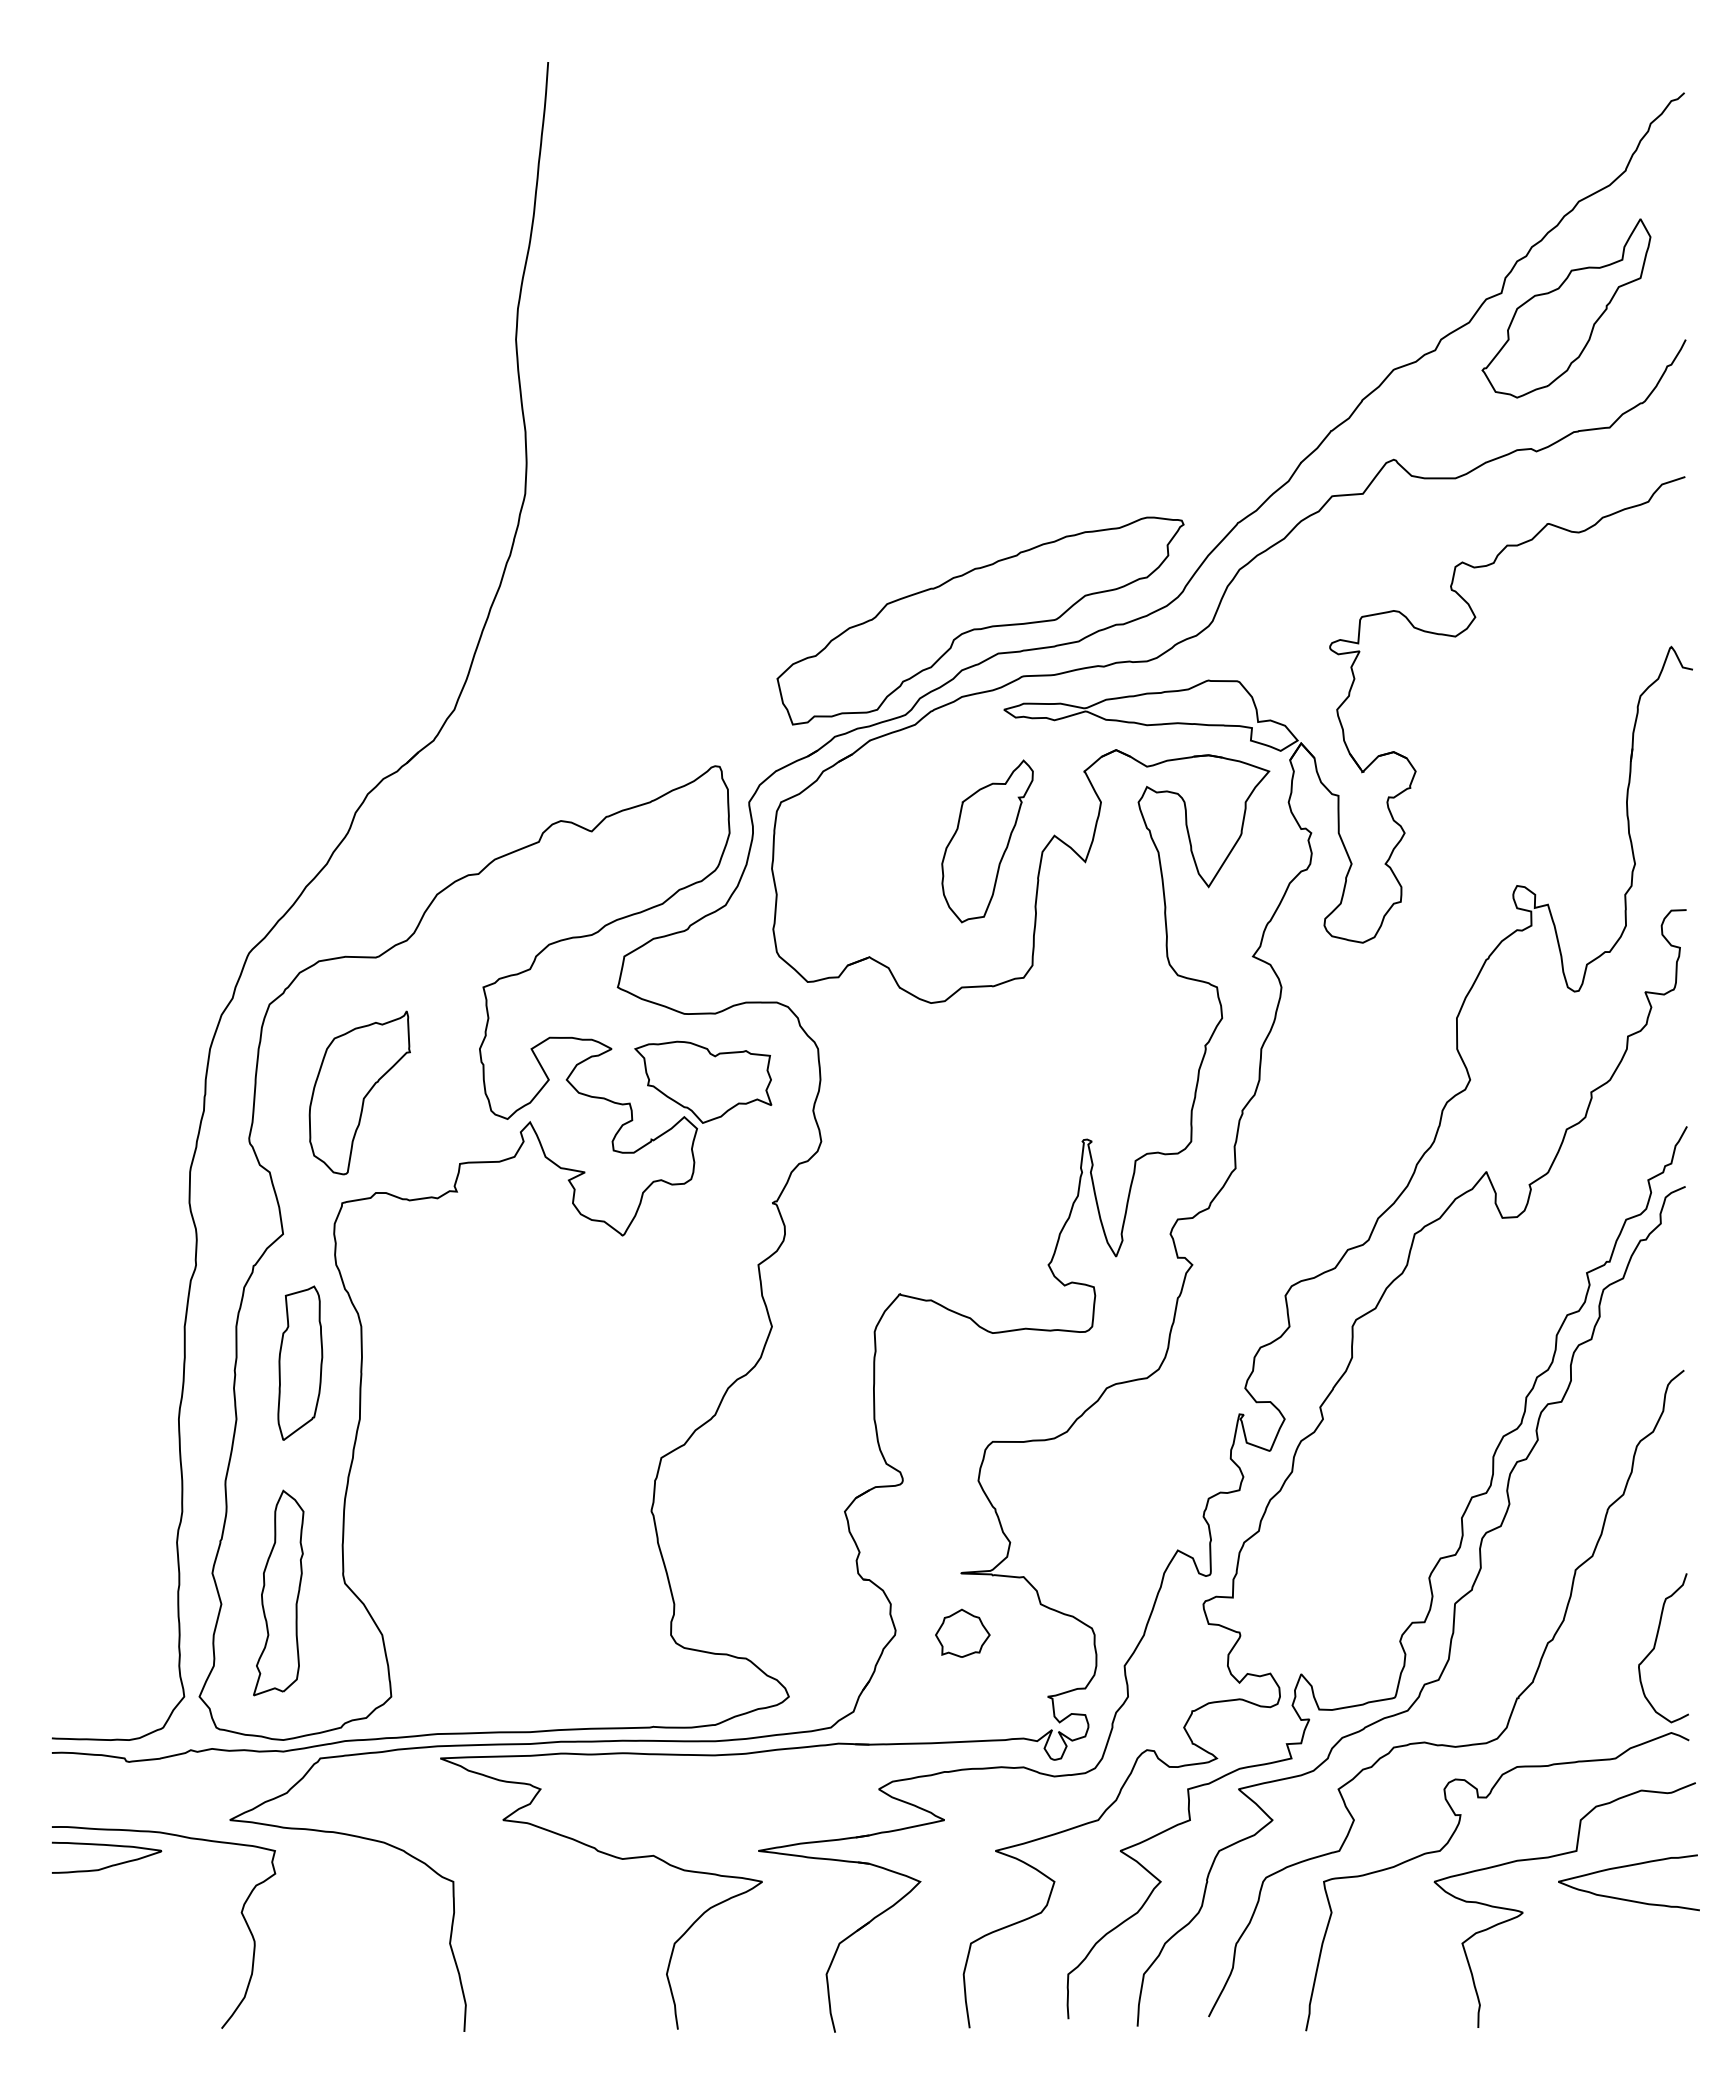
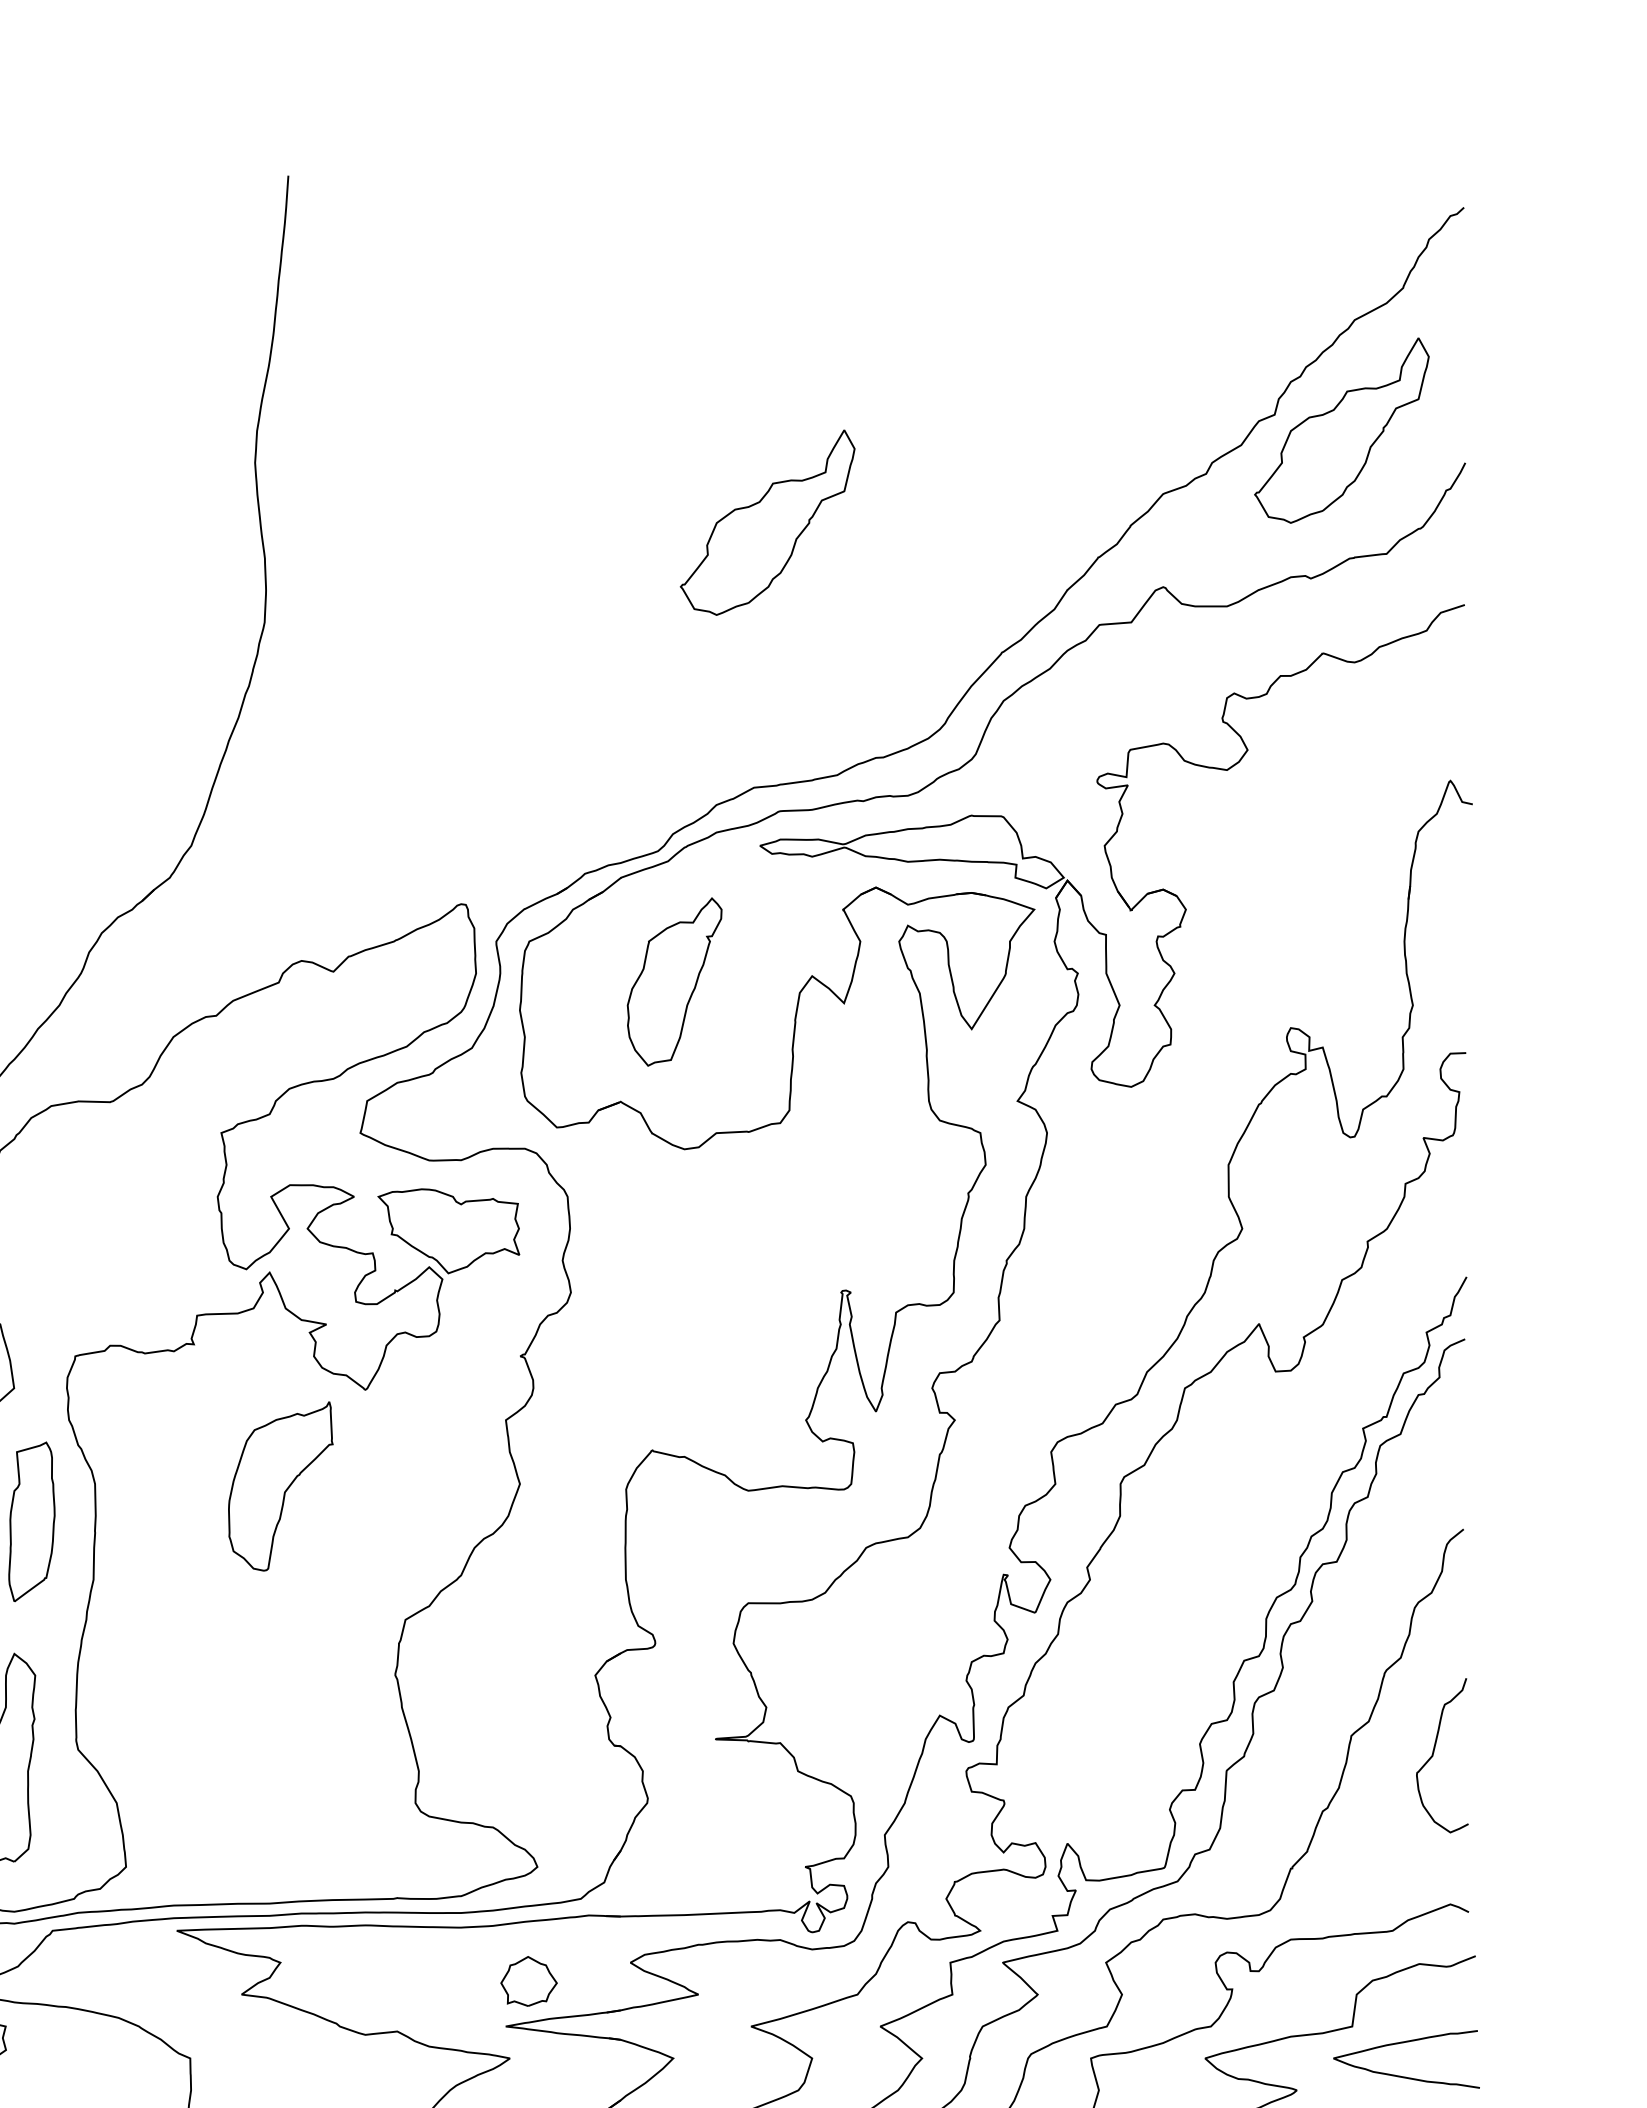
part: (1011, 397) -> (767, 522), added
part: (980, 620) -> (735, 753), removed
part: (987, 841) -> (674, 982), moved
part: (359, 1092) -> (280, 1485), moved
part: (962, 1632) -> (528, 1980), moved
curve: (1655, 1647) -> (1434, 1754), moved

